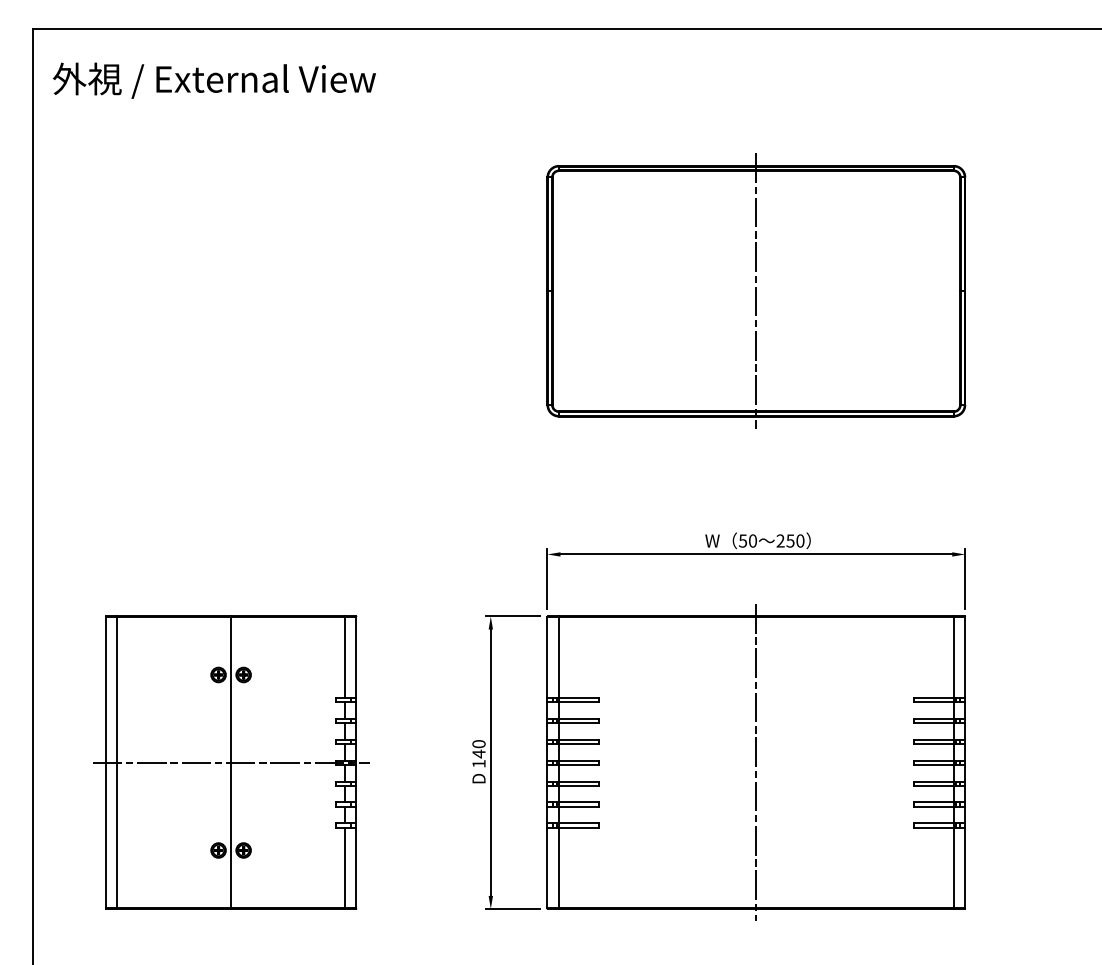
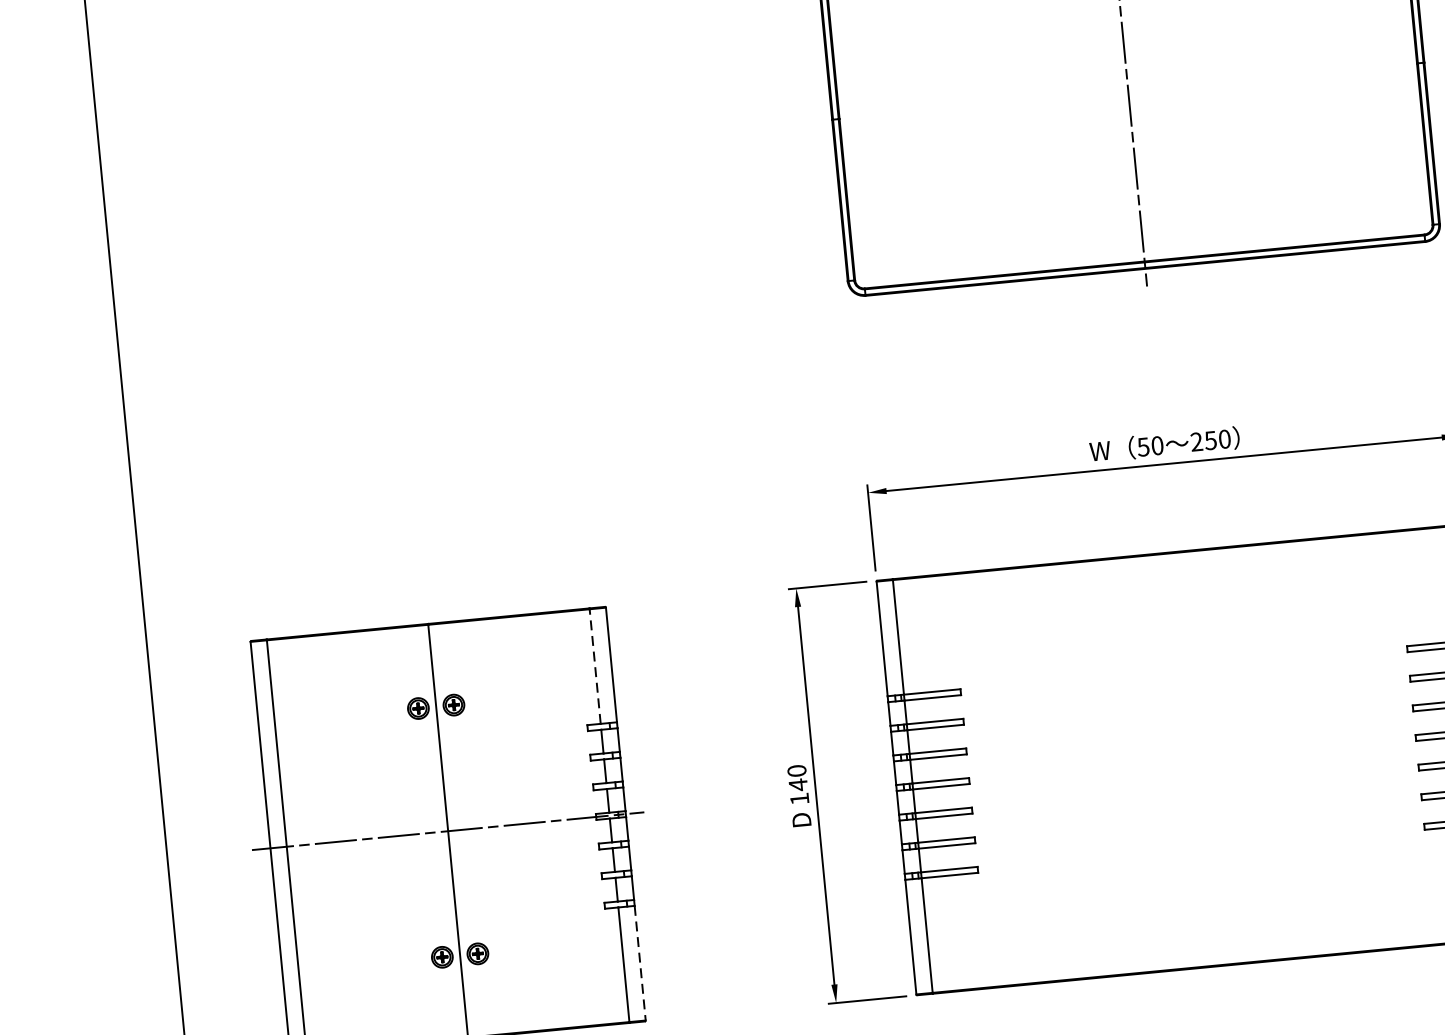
line: (344, 657) -> (594, 666), solid -> dashed
line: (756, 762) -> (1192, 759), removed
line: (356, 868) -> (640, 963), solid -> dashed

